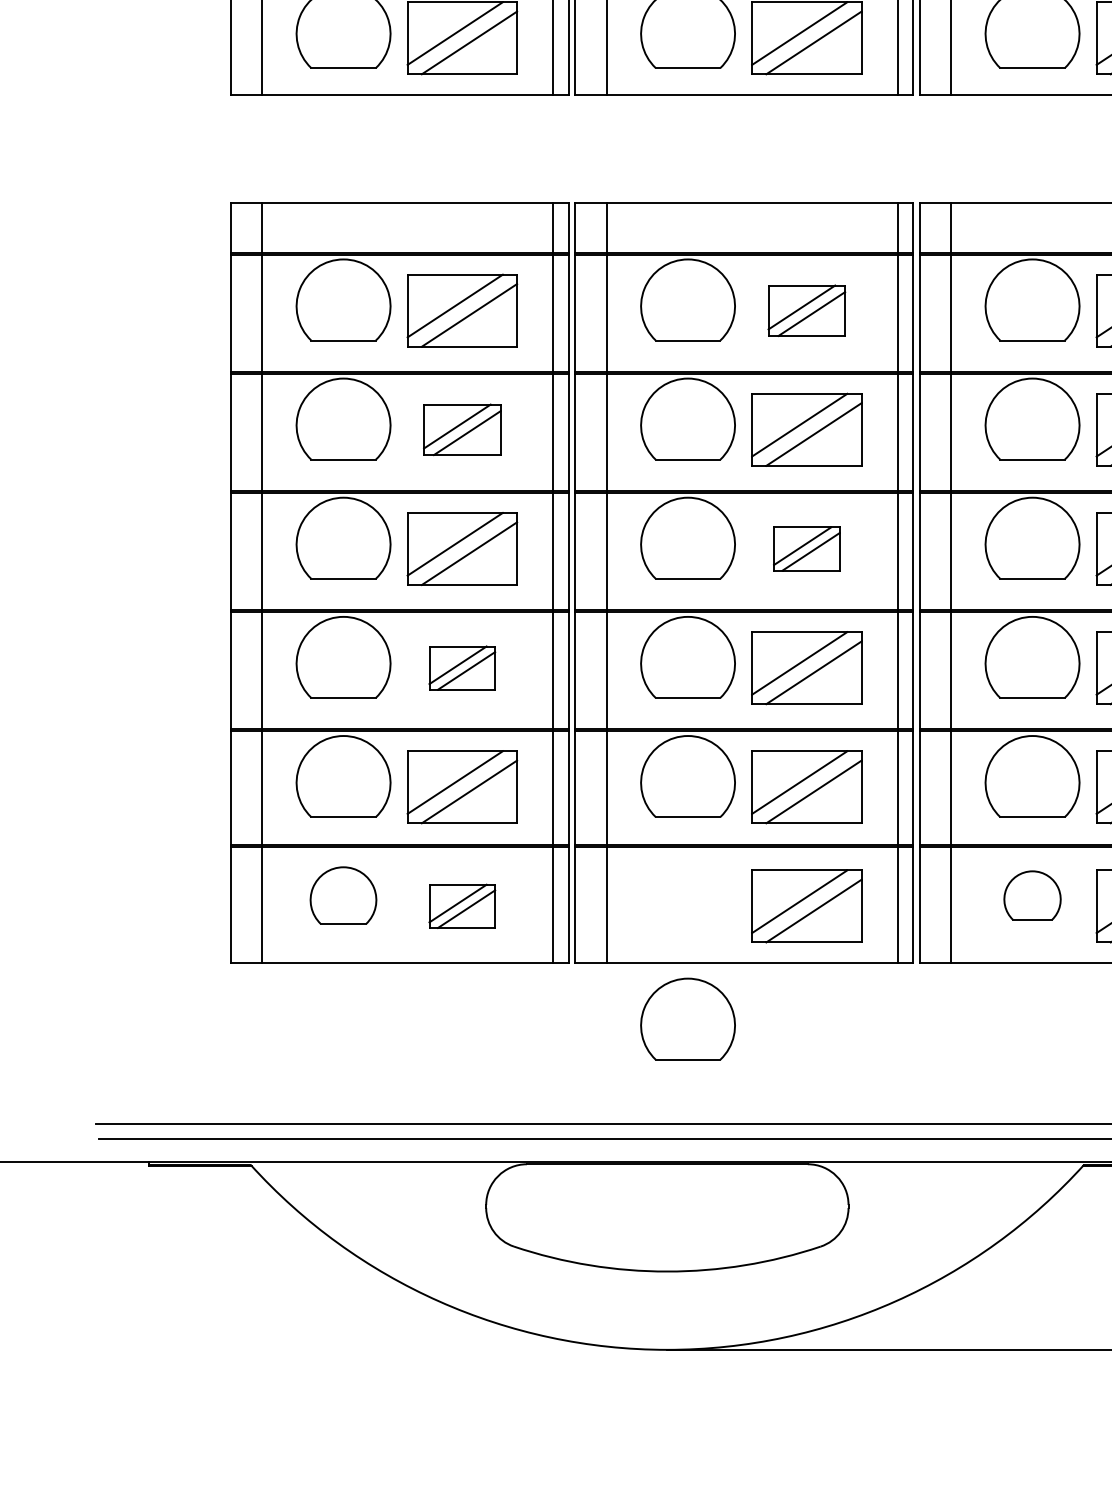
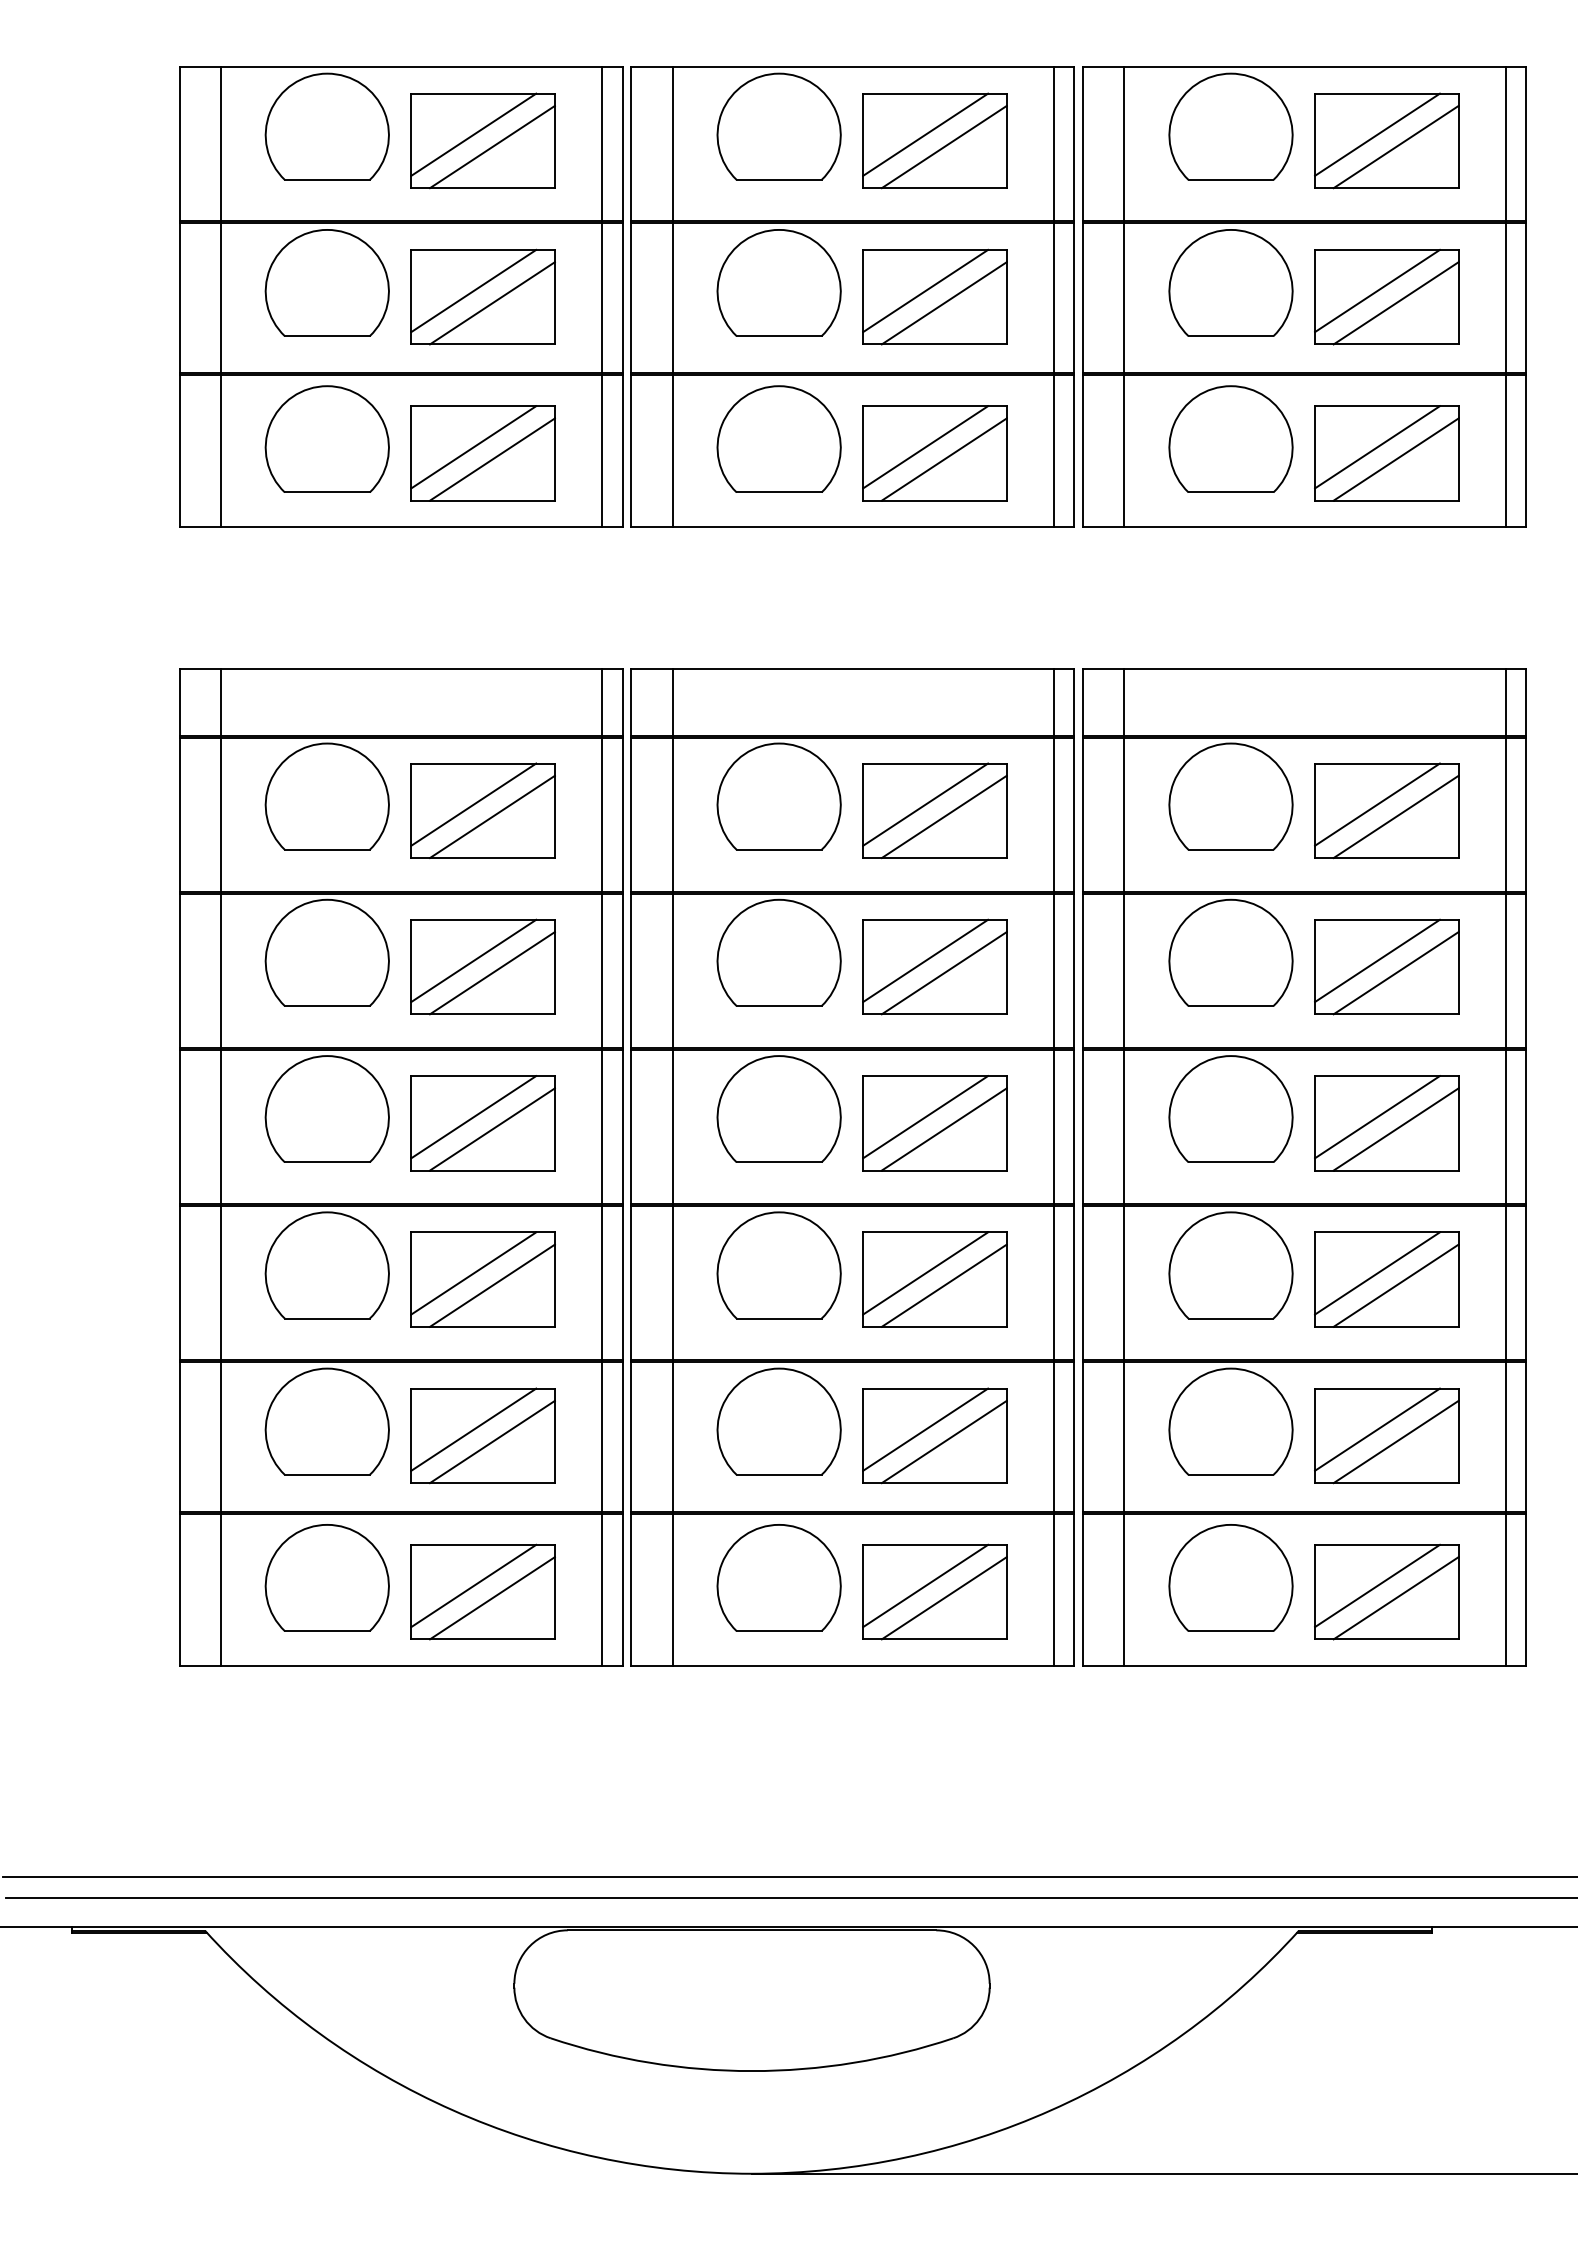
part: (806, 310) -> (934, 810), size x1.43
part: (461, 429) -> (482, 966), size x1.43
part: (806, 549) -> (934, 1123), size x1.67
part: (461, 668) -> (482, 1279), size x1.67
part: (342, 895) -> (326, 1577), size x1.43
part: (1032, 895) -> (1230, 1577), size x1.67
part: (461, 905) -> (482, 1591), size x1.67
part: (687, 1018) -> (778, 1577), moved

